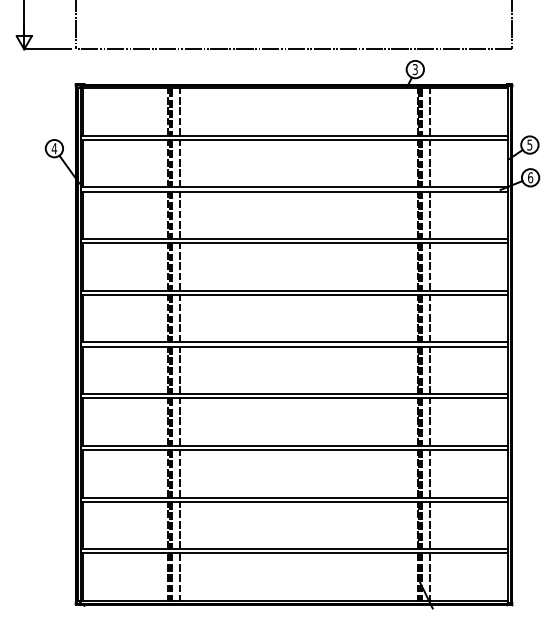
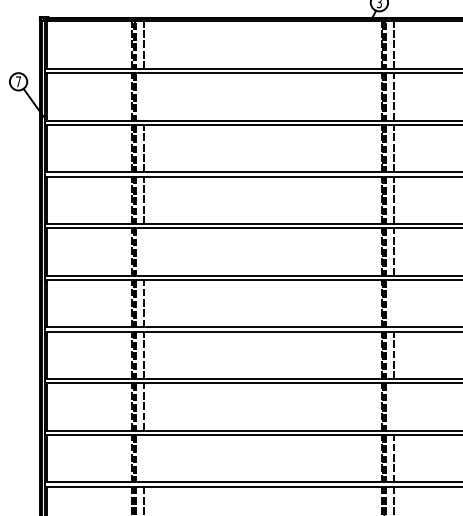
text: (54, 148) -> (18, 81), 4 -> 7
line: (180, 163) -> (144, 96), removed
line: (180, 318) -> (144, 251), removed
line: (429, 370) -> (393, 303), removed
line: (429, 473) -> (393, 406), removed
line: (180, 525) -> (144, 458), removed

